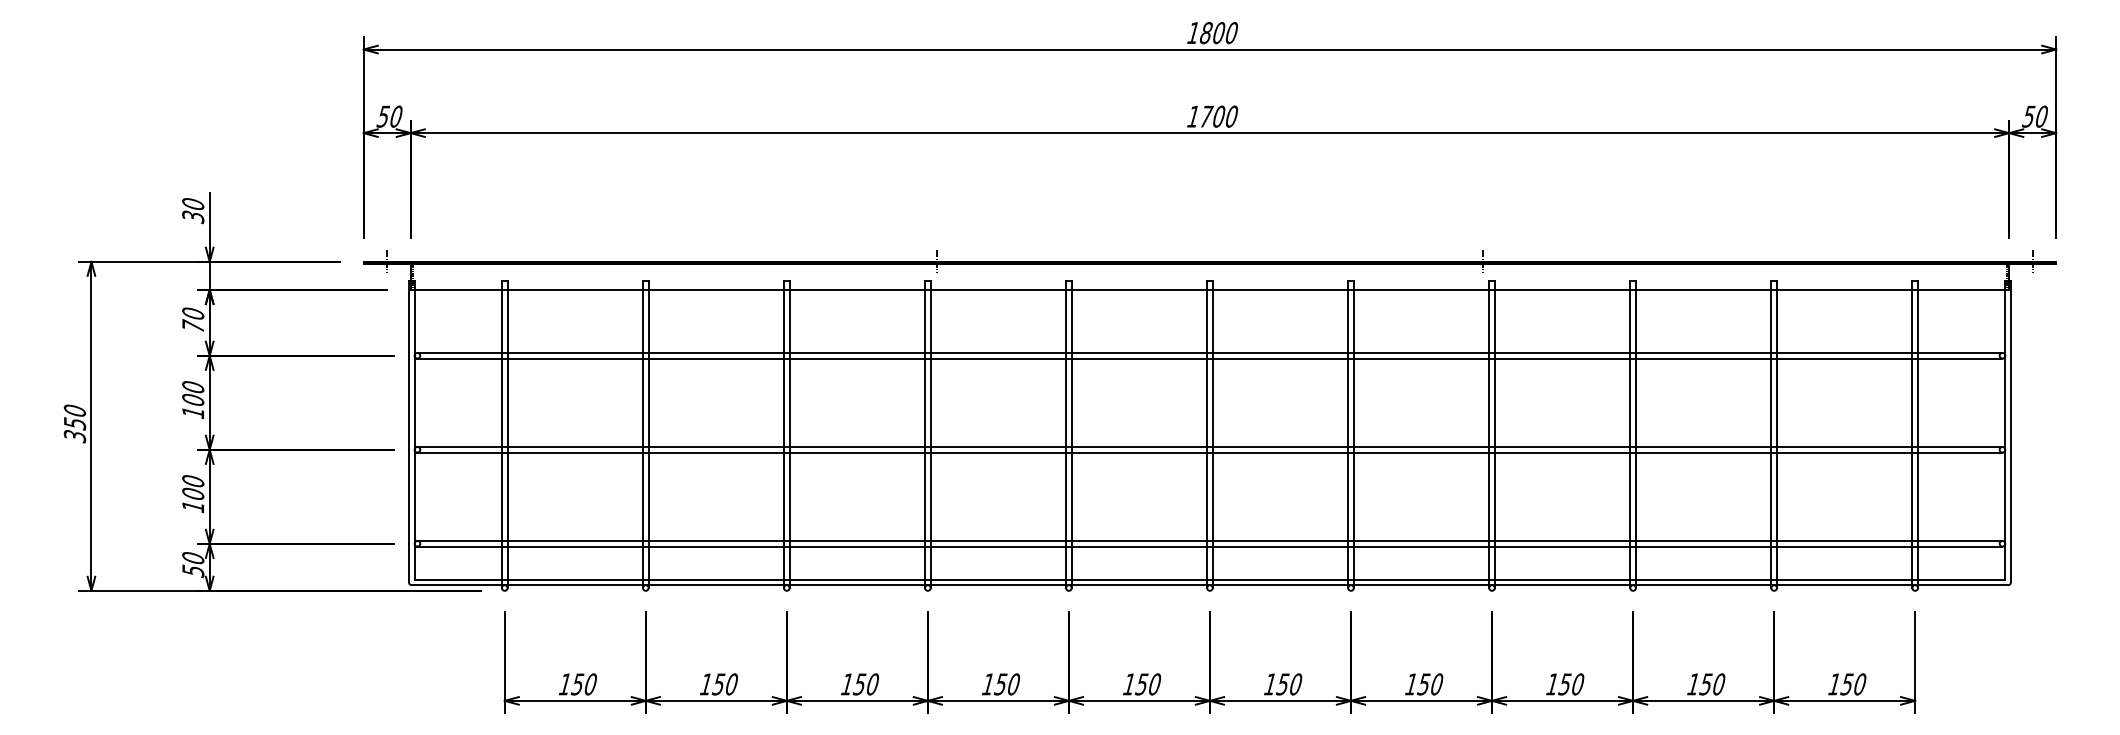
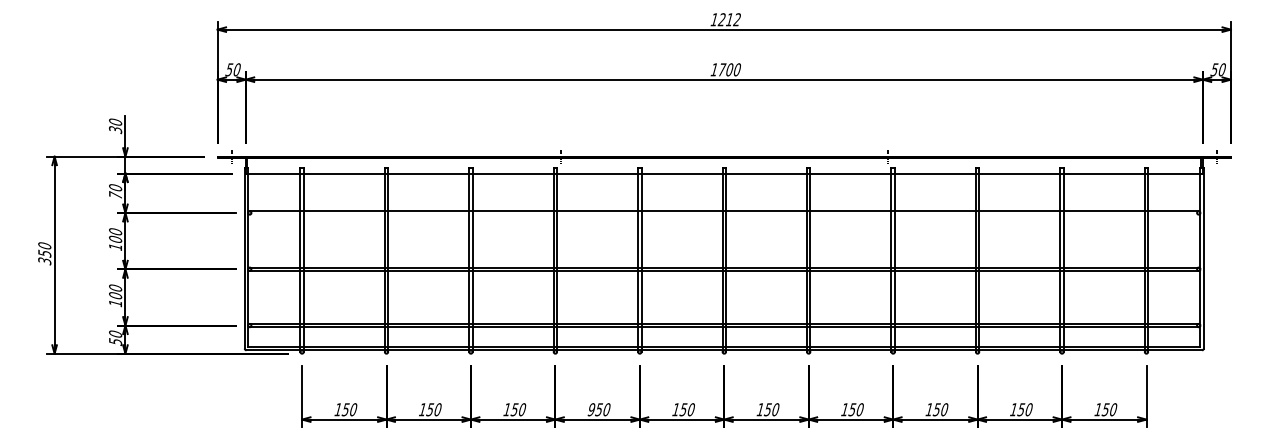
text: (1218, 32) -> (729, 19), 1800 -> 1212
line: (1208, 358) -> (723, 214), removed
text: (988, 684) -> (591, 409), 150 -> 950

